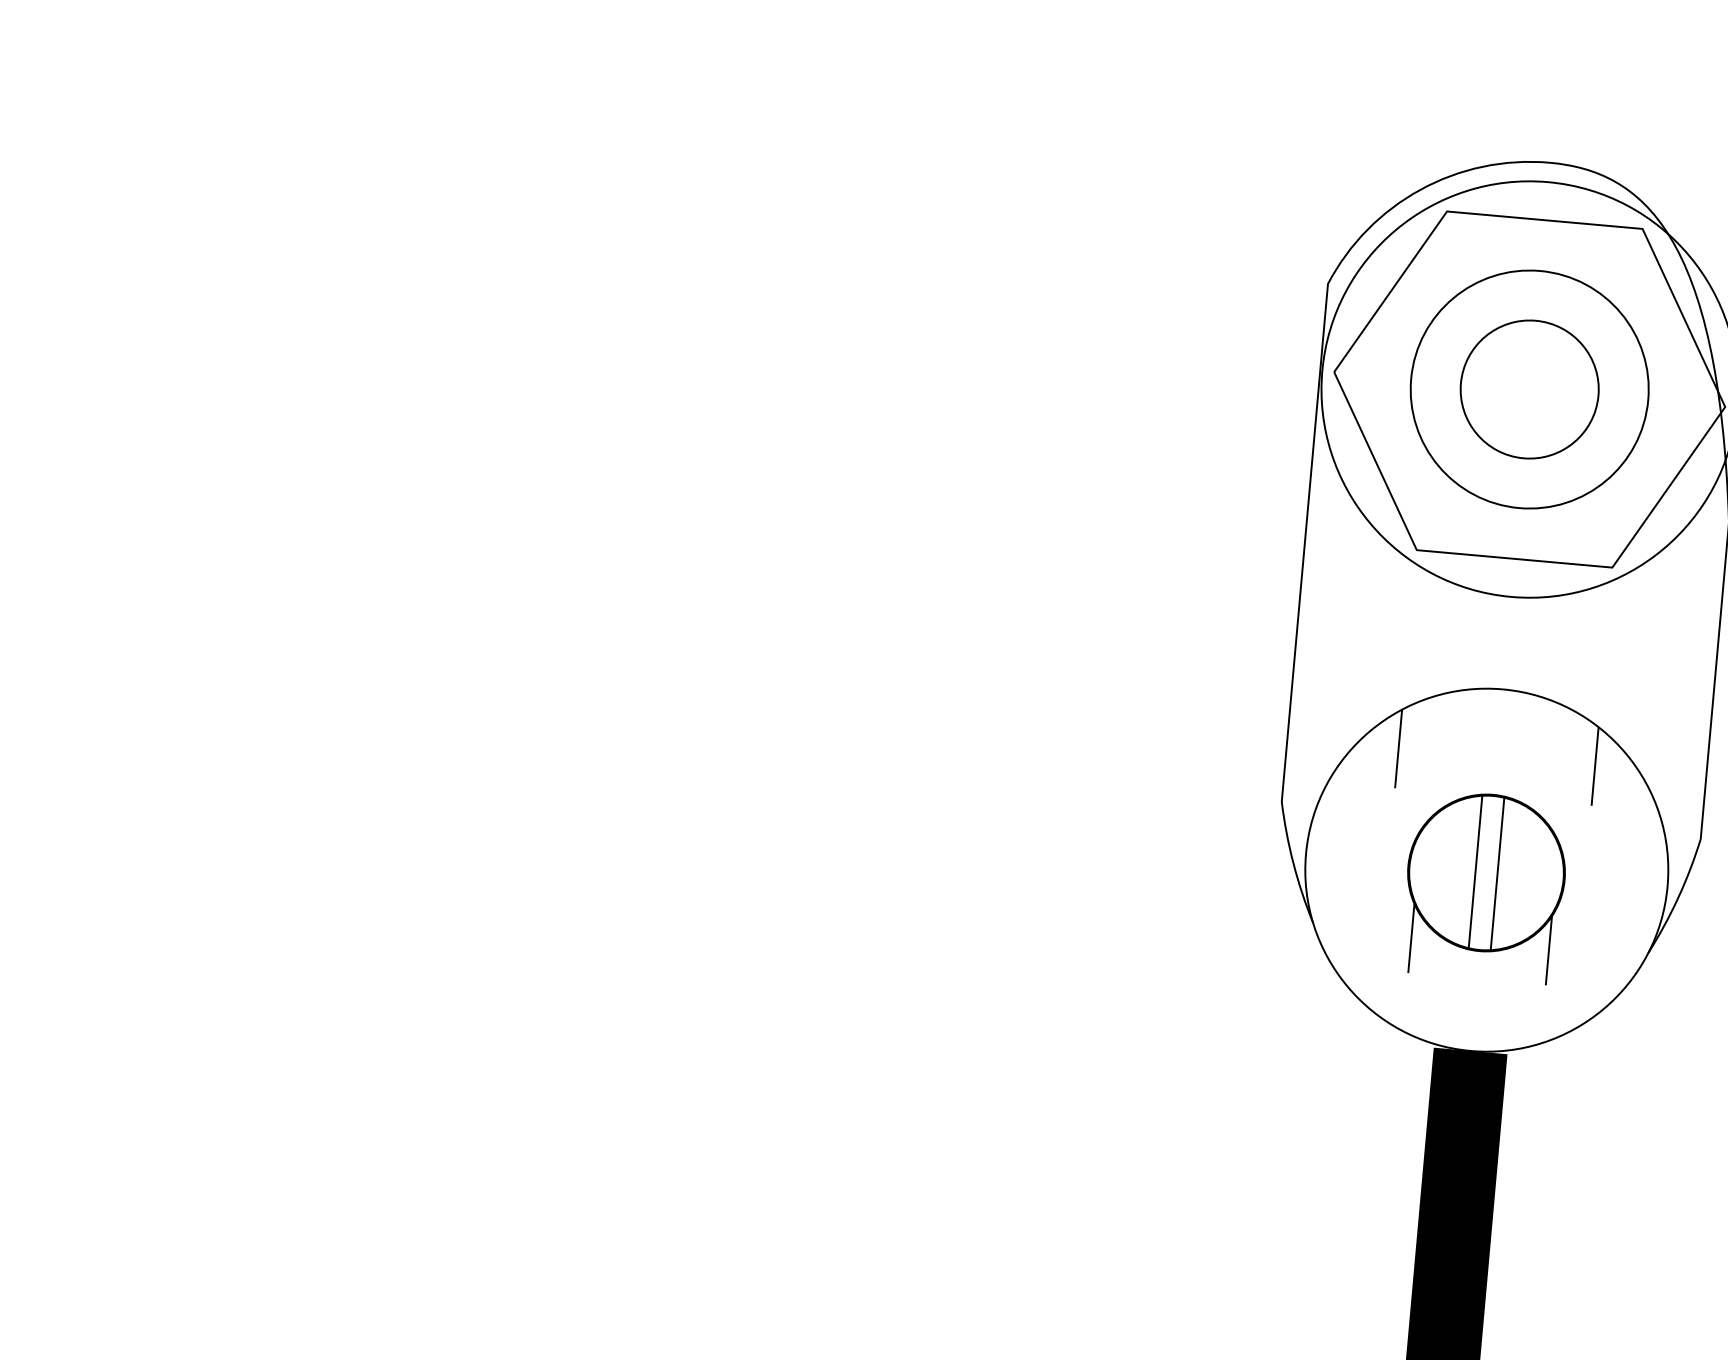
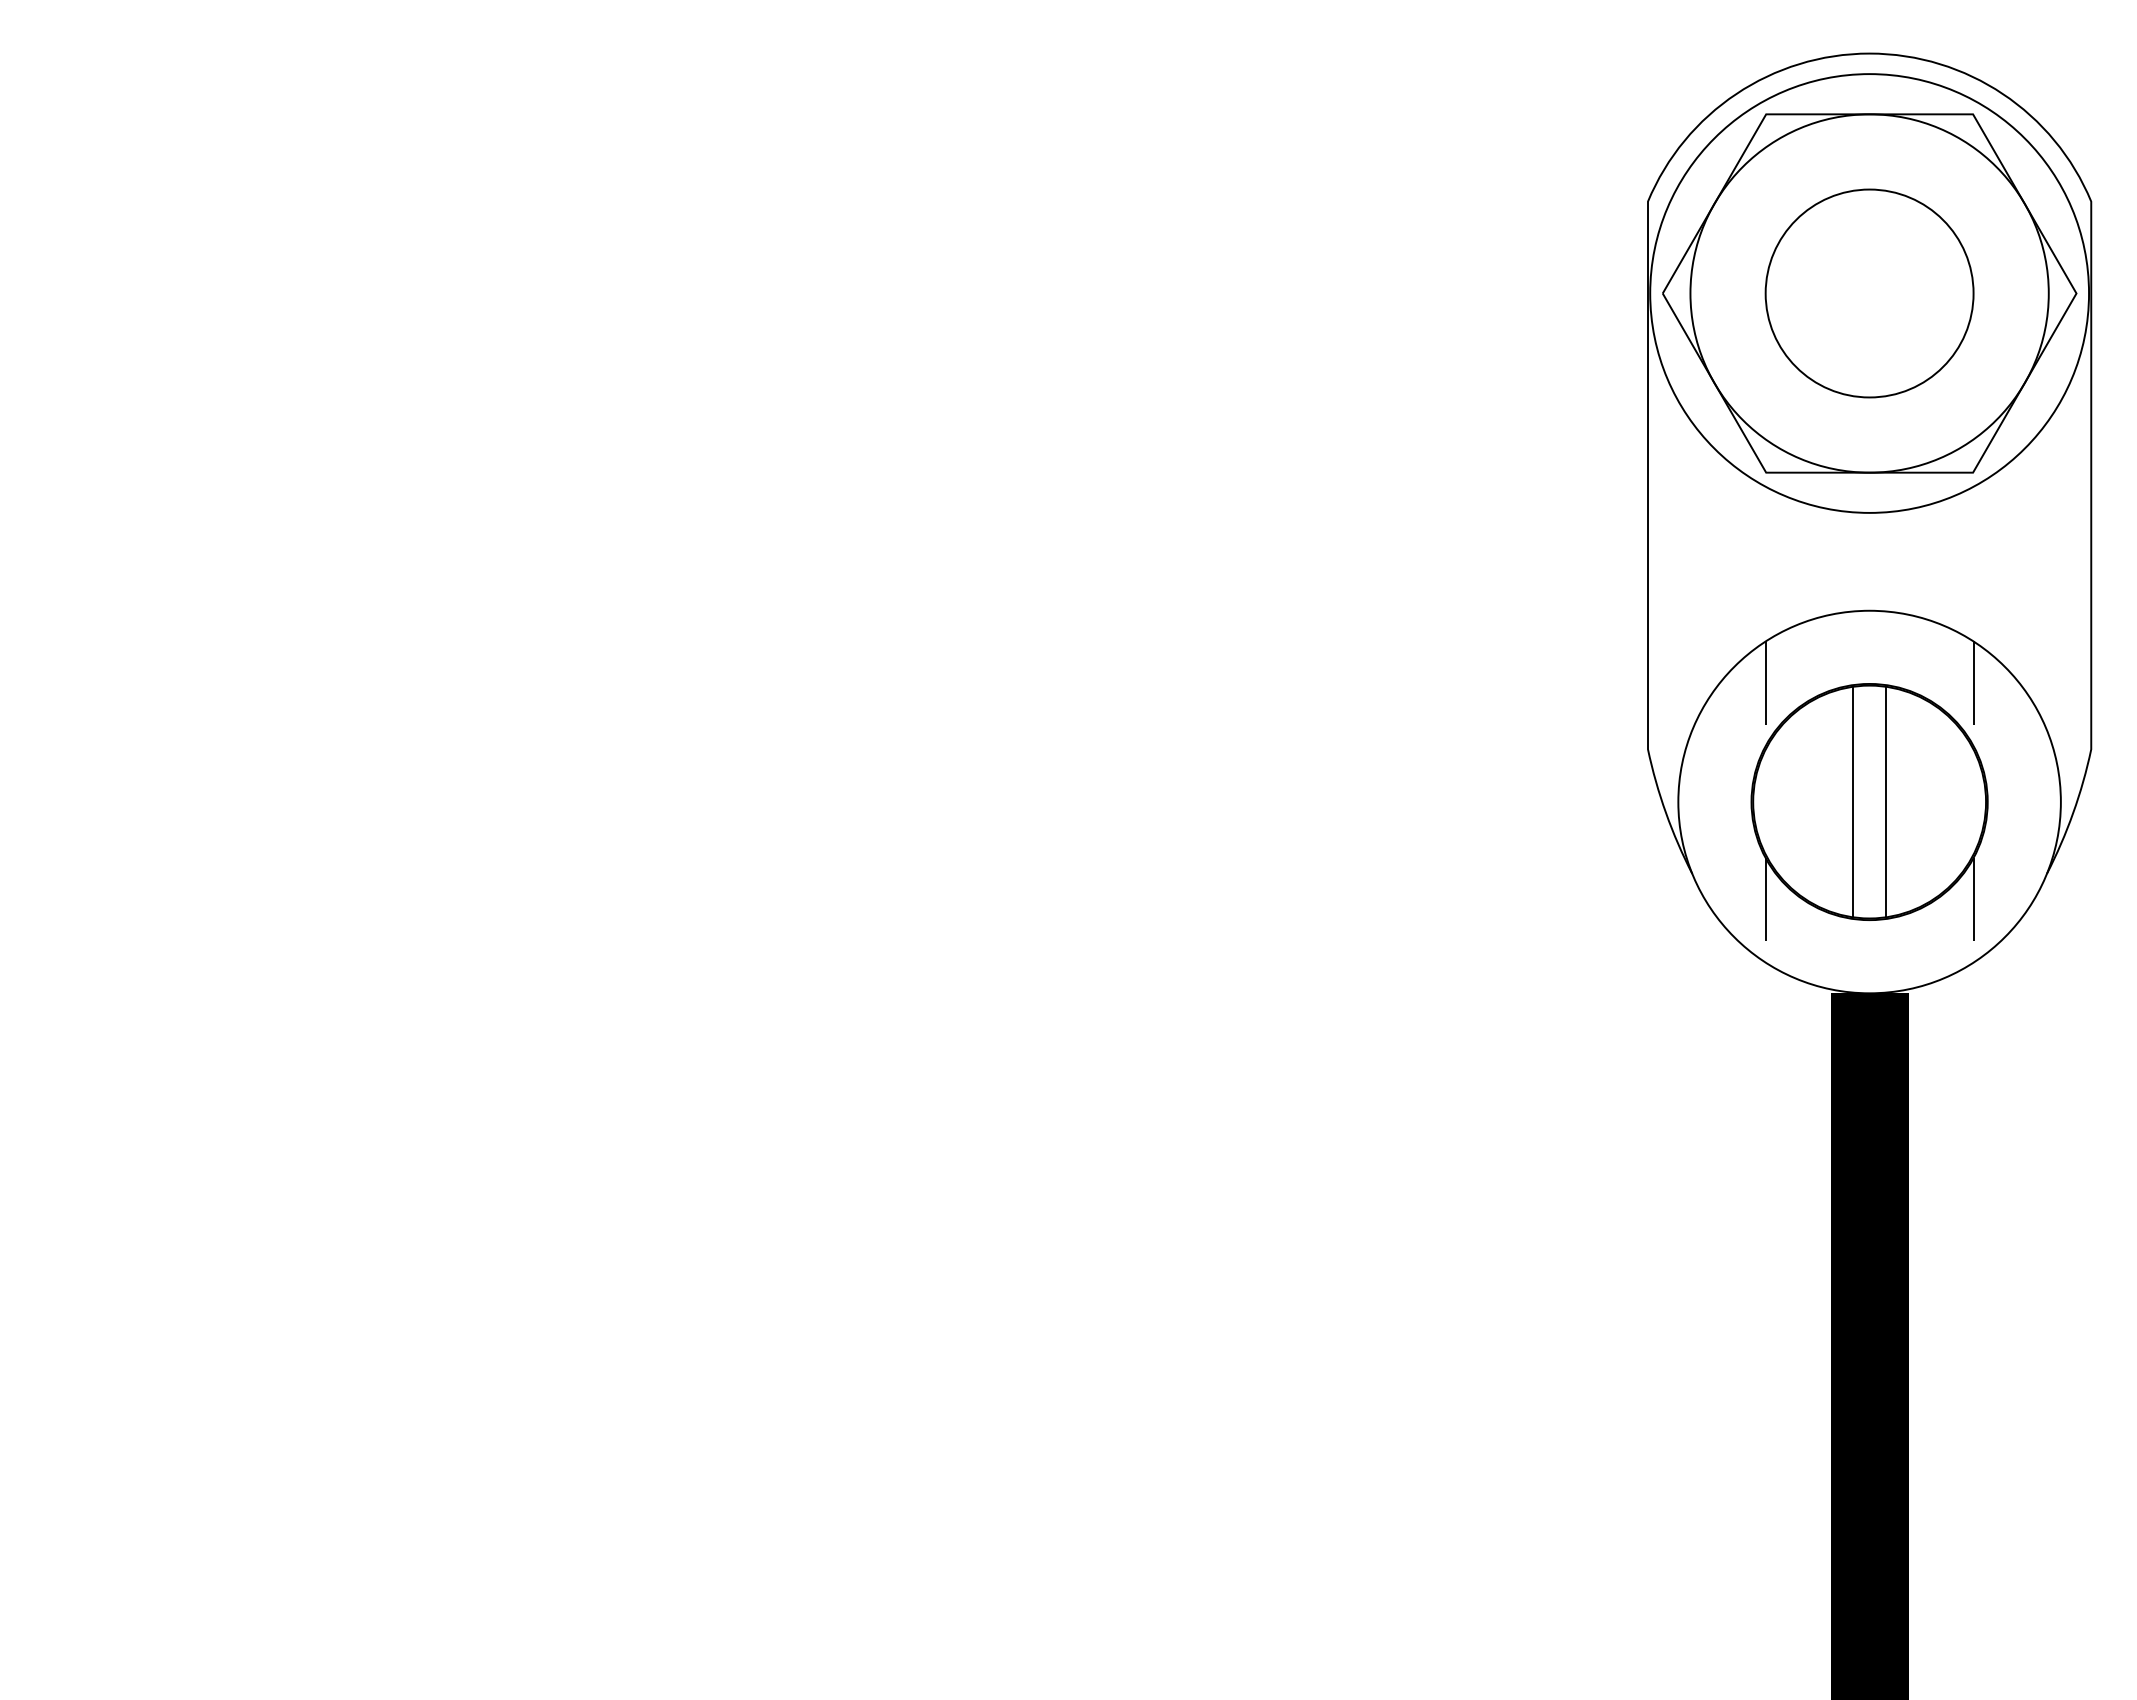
circle: (1529, 389) -> (1869, 293), size x1.43
circle: (1529, 389) -> (1869, 293), size x1.43
part: (1485, 879) -> (1869, 811), size x1.43

